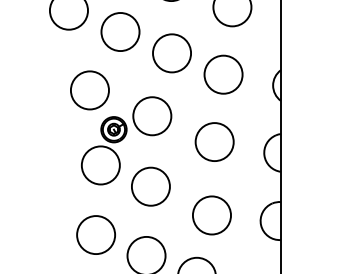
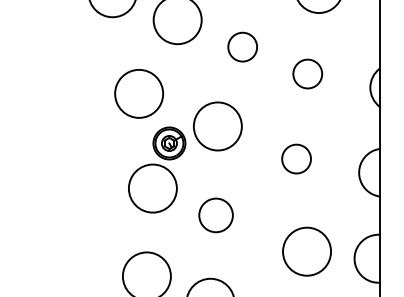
circle: (171, 53) -> (242, 47), size x0.6
circle: (223, 74) -> (307, 73), size x0.6
circle: (214, 142) -> (296, 159), size x0.6
circle: (150, 186) -> (215, 215), size x0.7
circle: (211, 215) -> (306, 251), moved

